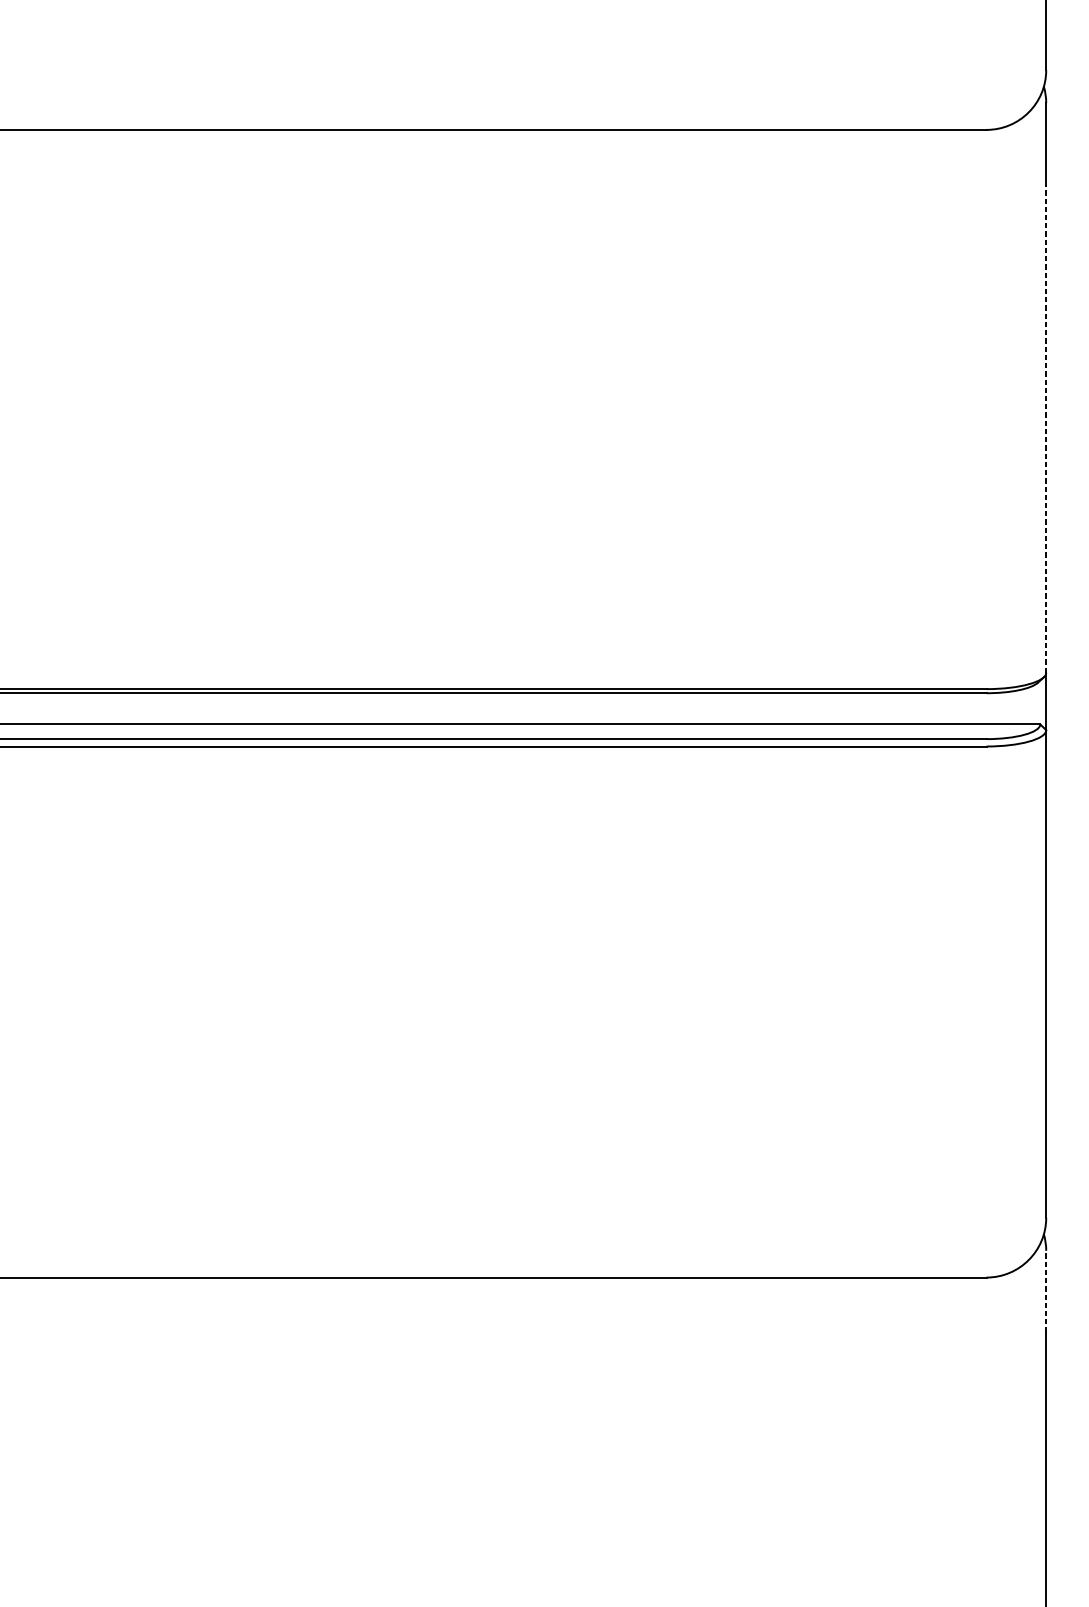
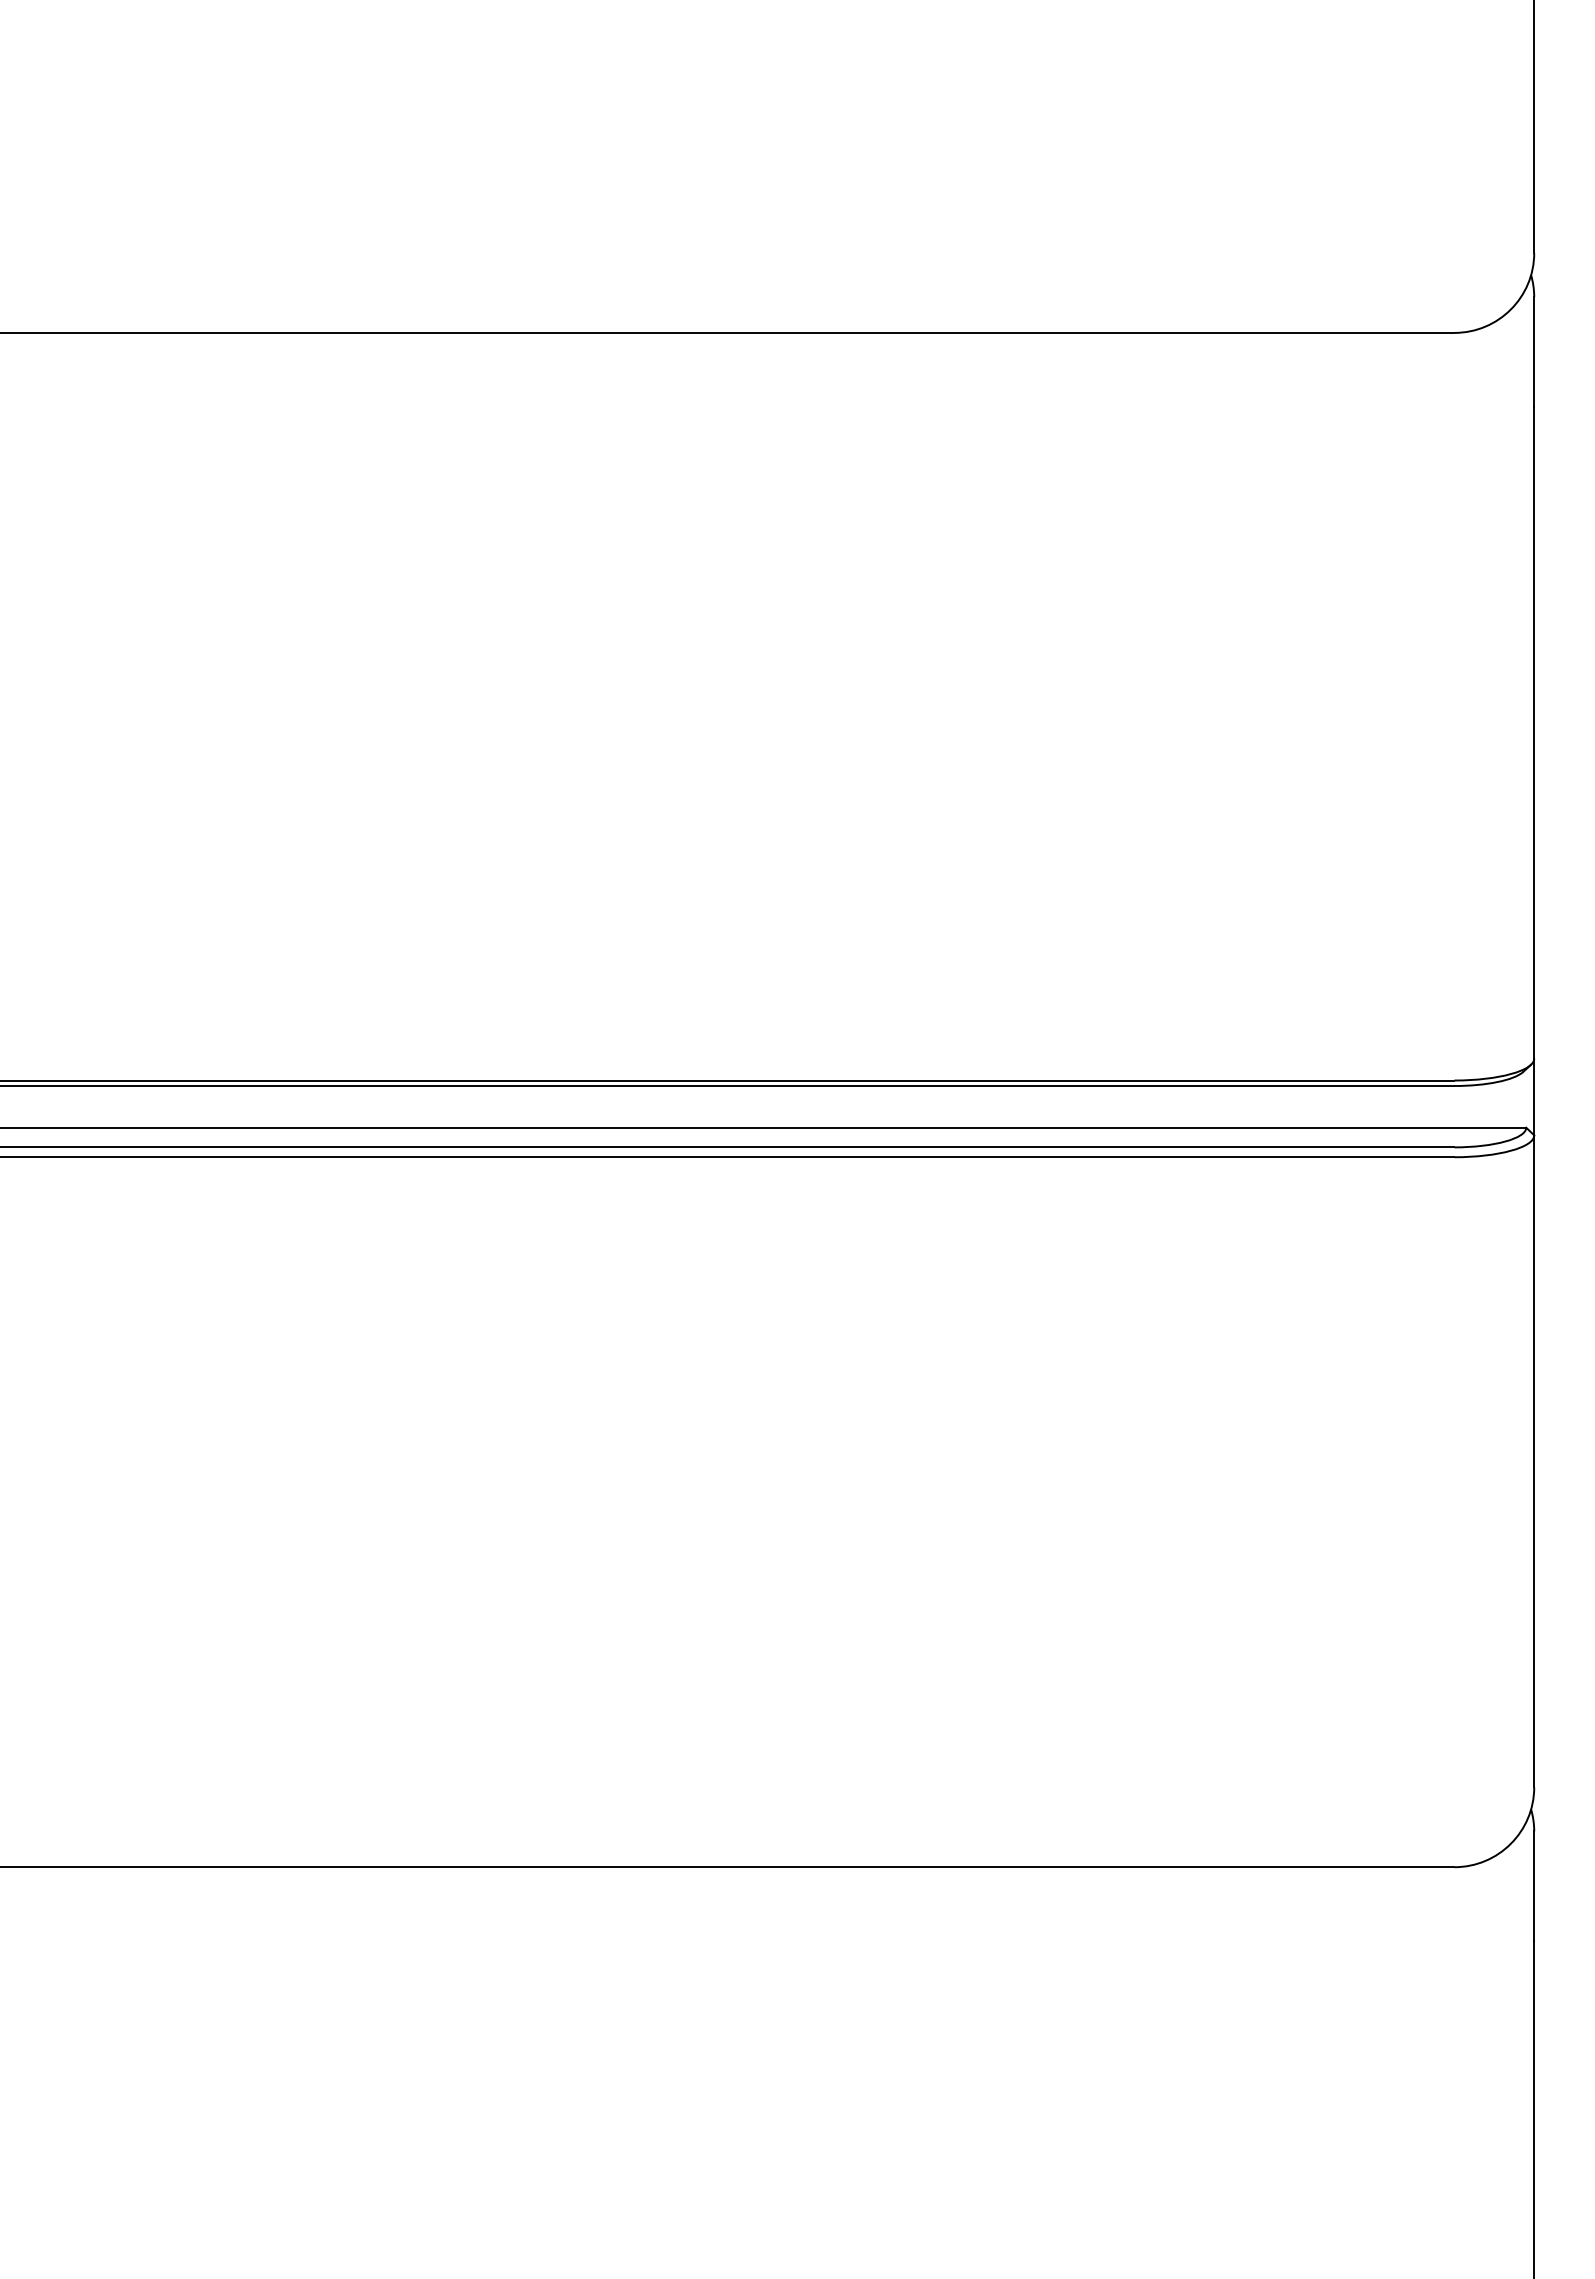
line: (1046, 428) -> (1534, 732), dashed -> solid
line: (1046, 1291) -> (1534, 1886), dashed -> solid

